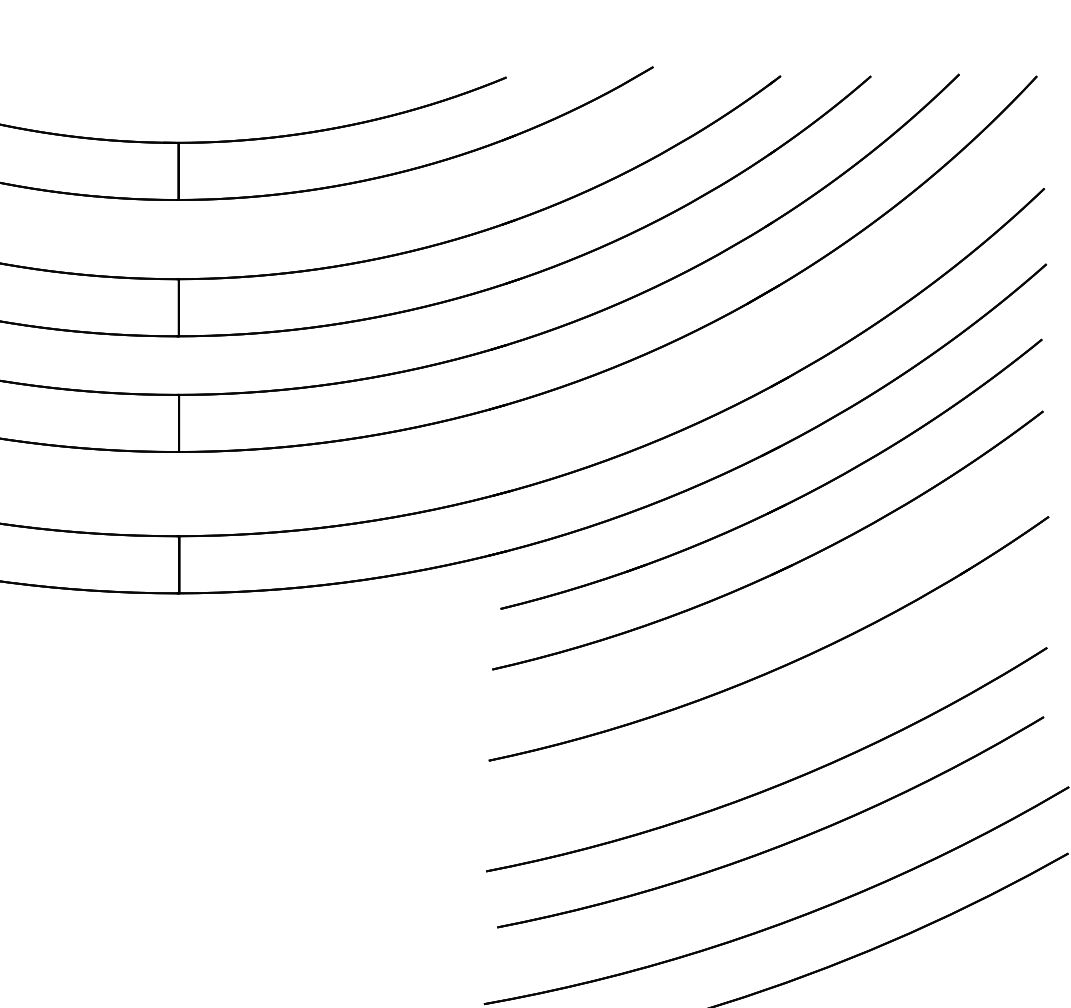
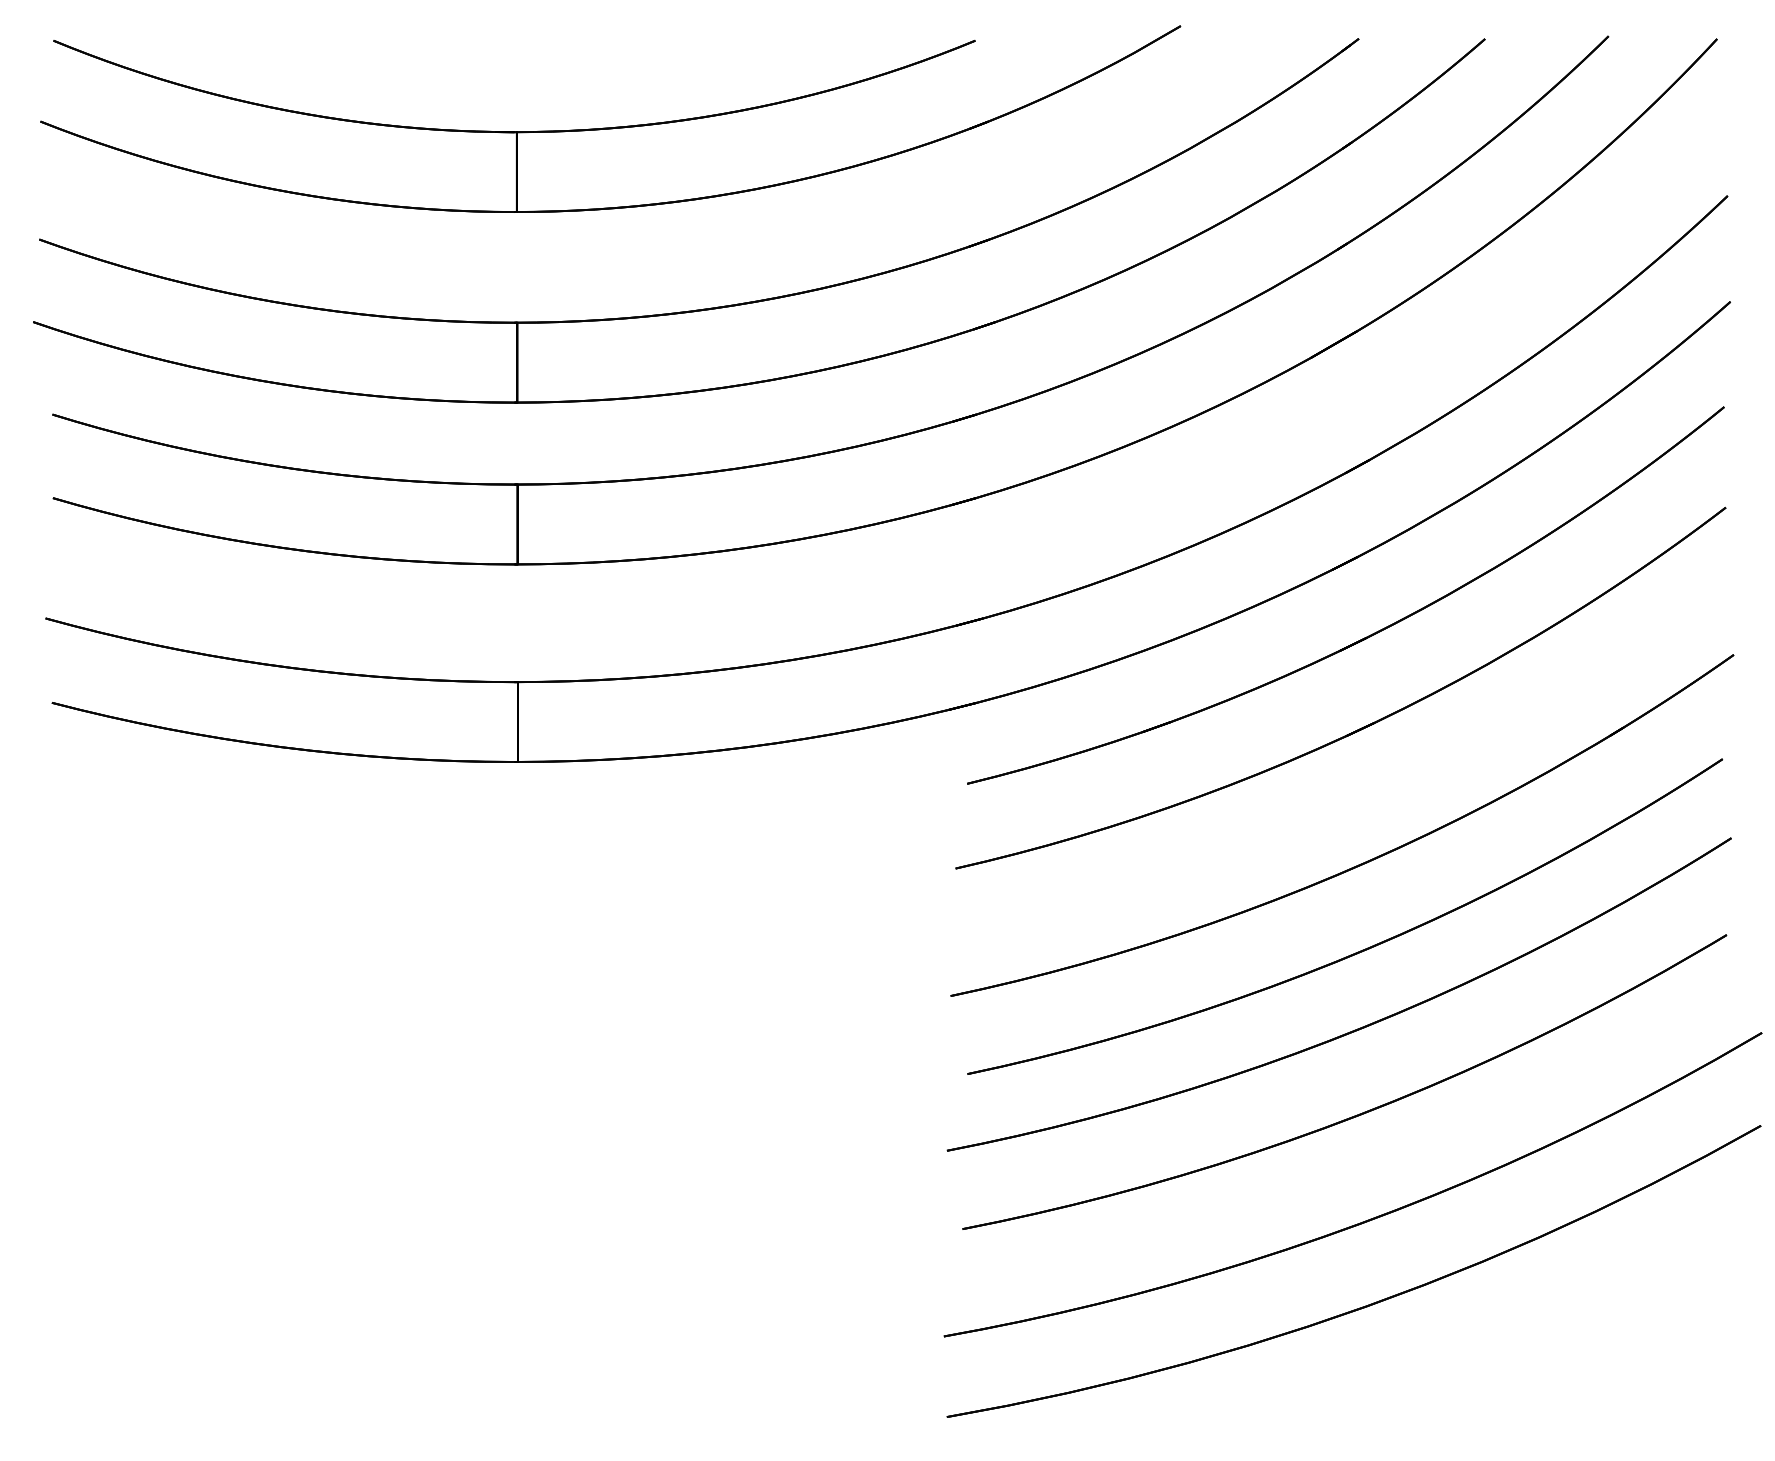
part: (779, 728) -> (1357, 951), added

